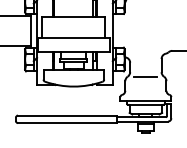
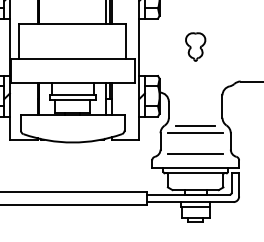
part: (145, 30) -> (195, 46), added
line: (145, 81) -> (195, 133), added
line: (145, 93) -> (195, 154), added

